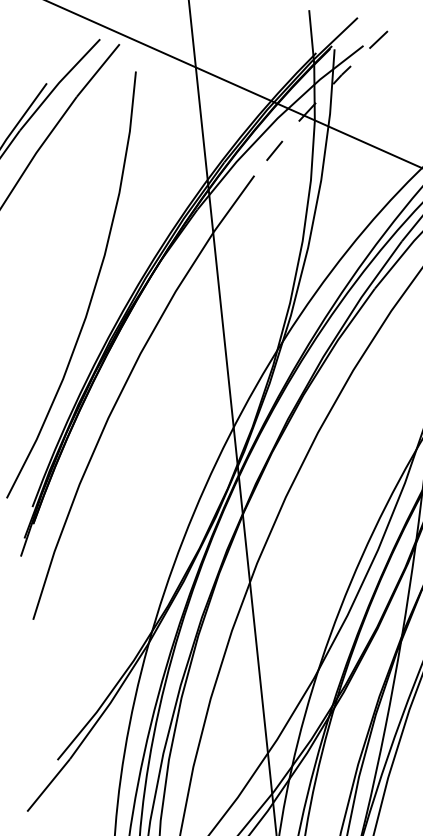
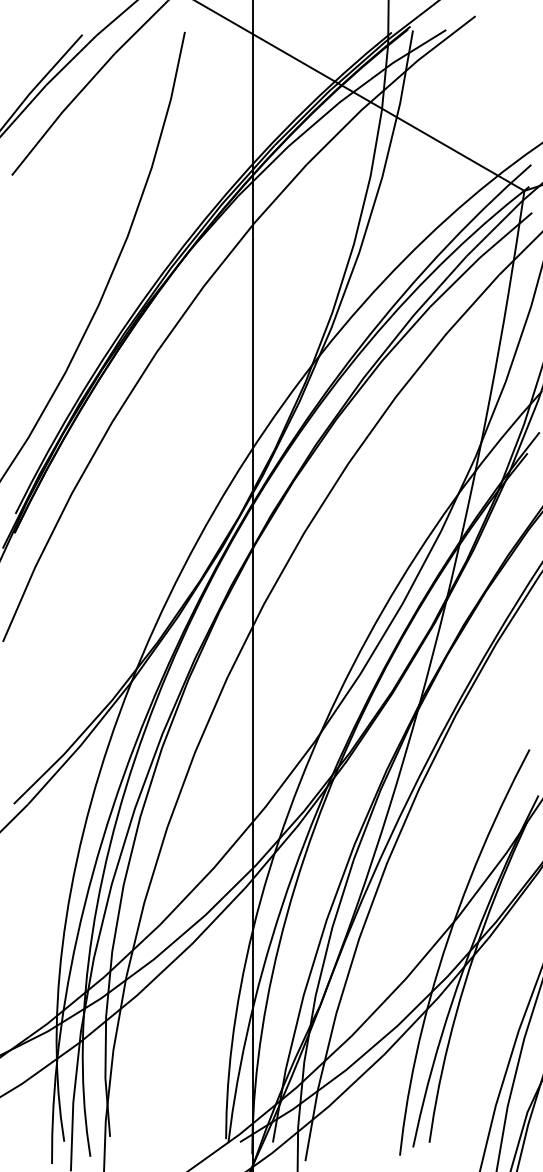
line: (317, 101) -> (387, 87), dashed -> solid

